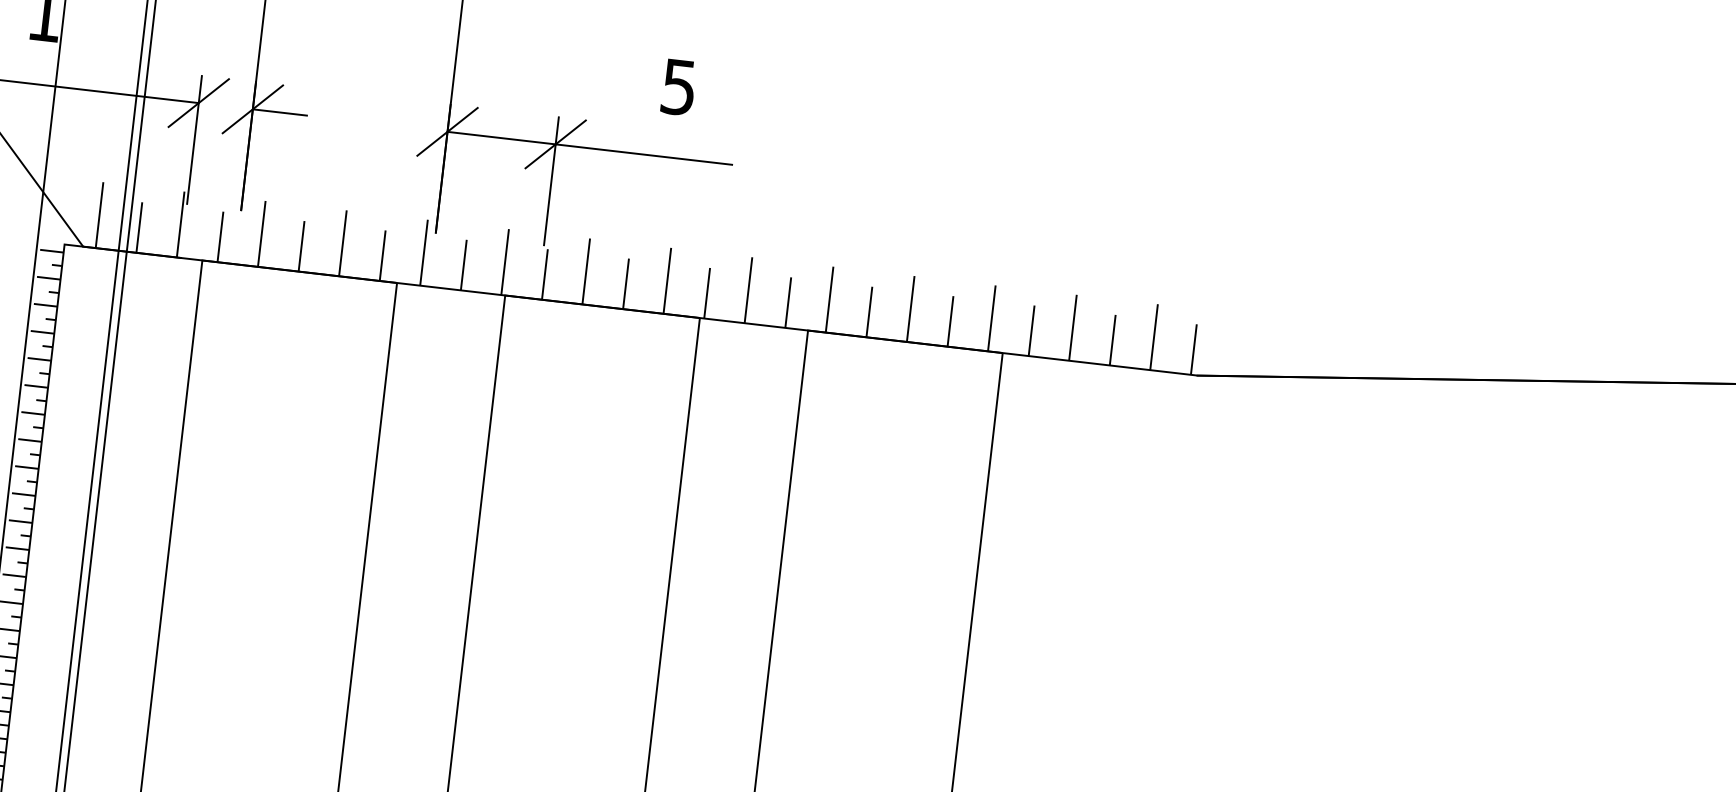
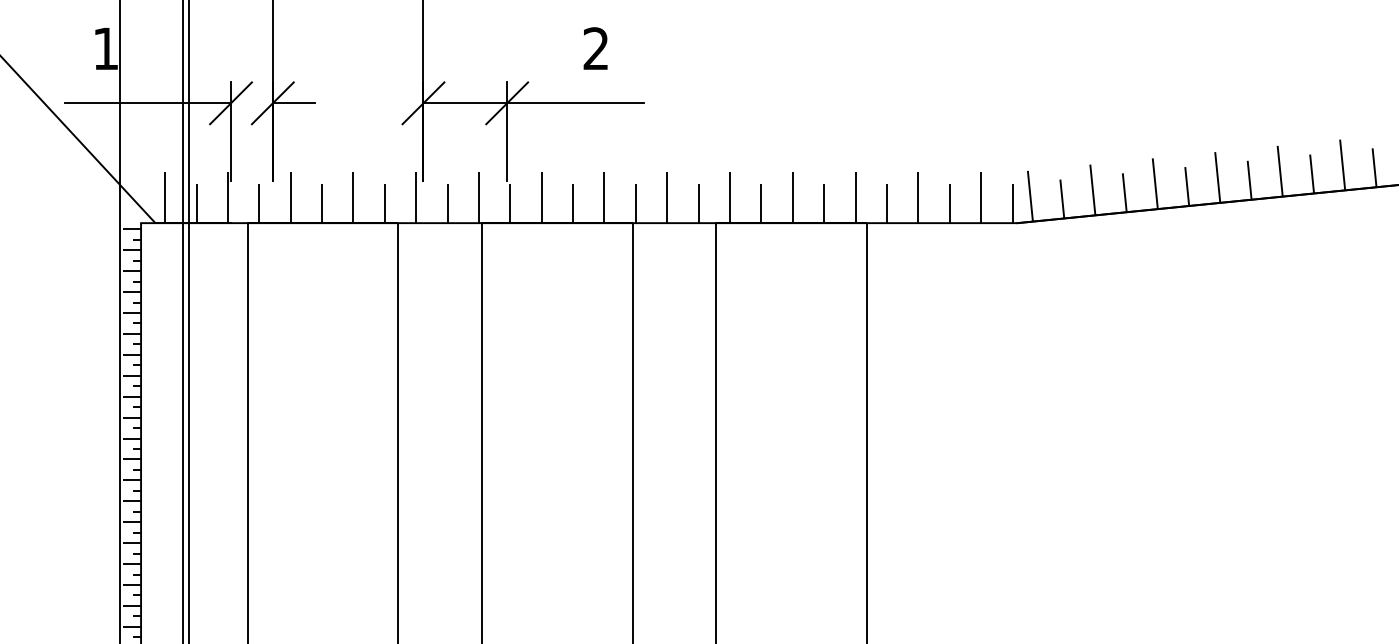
text: (678, 86) -> (595, 48), 5 -> 2
hatch: (1441, 347) -> (1201, 180), added

